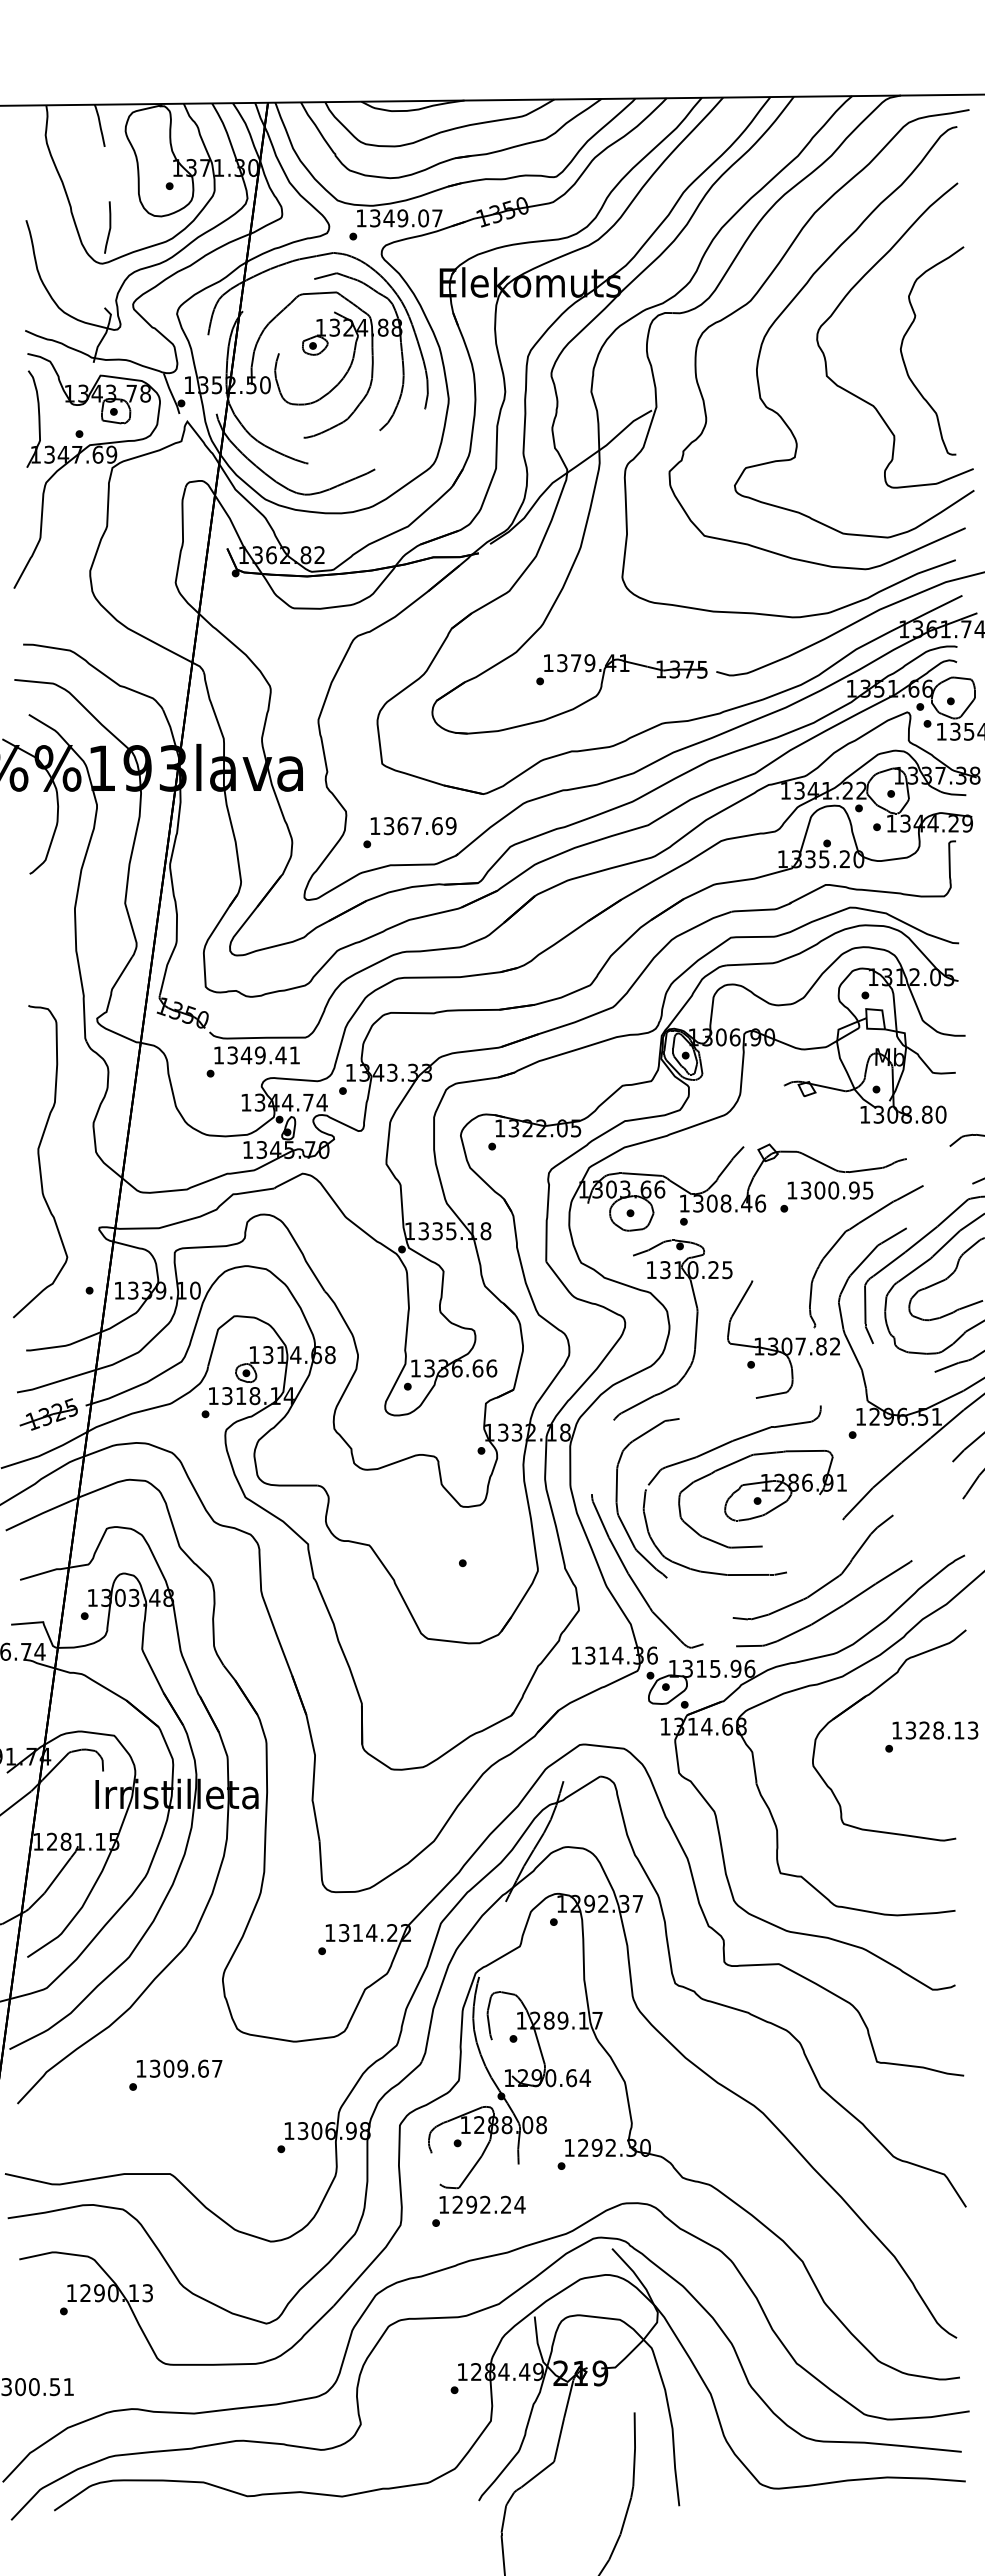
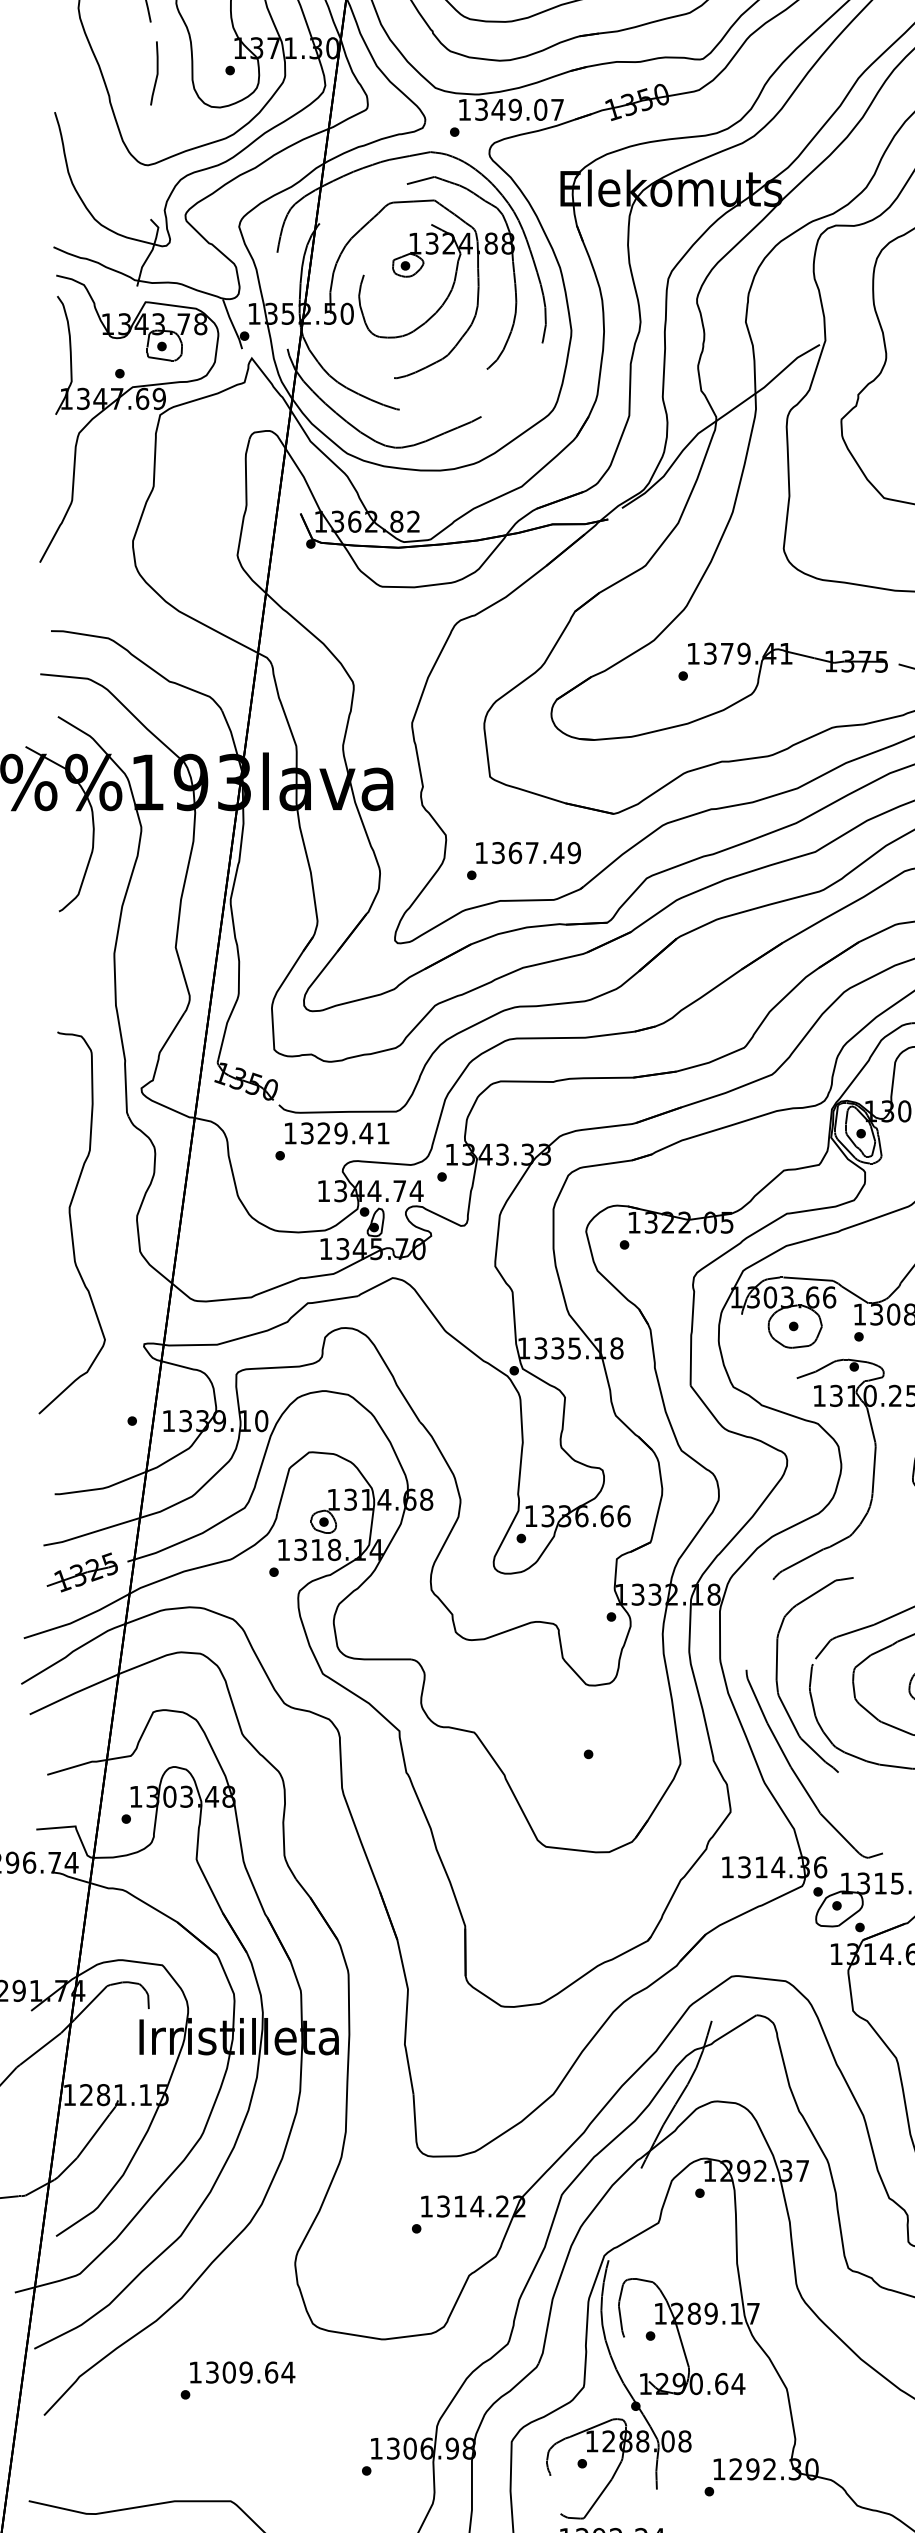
line: (109, 227) -> (156, 73), moved
text: (437, 826) -> (557, 853), 1367.69 -> 1367.49
text: (246, 1055) -> (324, 1133), 1349.41 -> 1329.41
curve: (40, 1161) -> (72, 1222), moved
text: (216, 2068) -> (287, 2372), 1309.67 -> 1309.64

